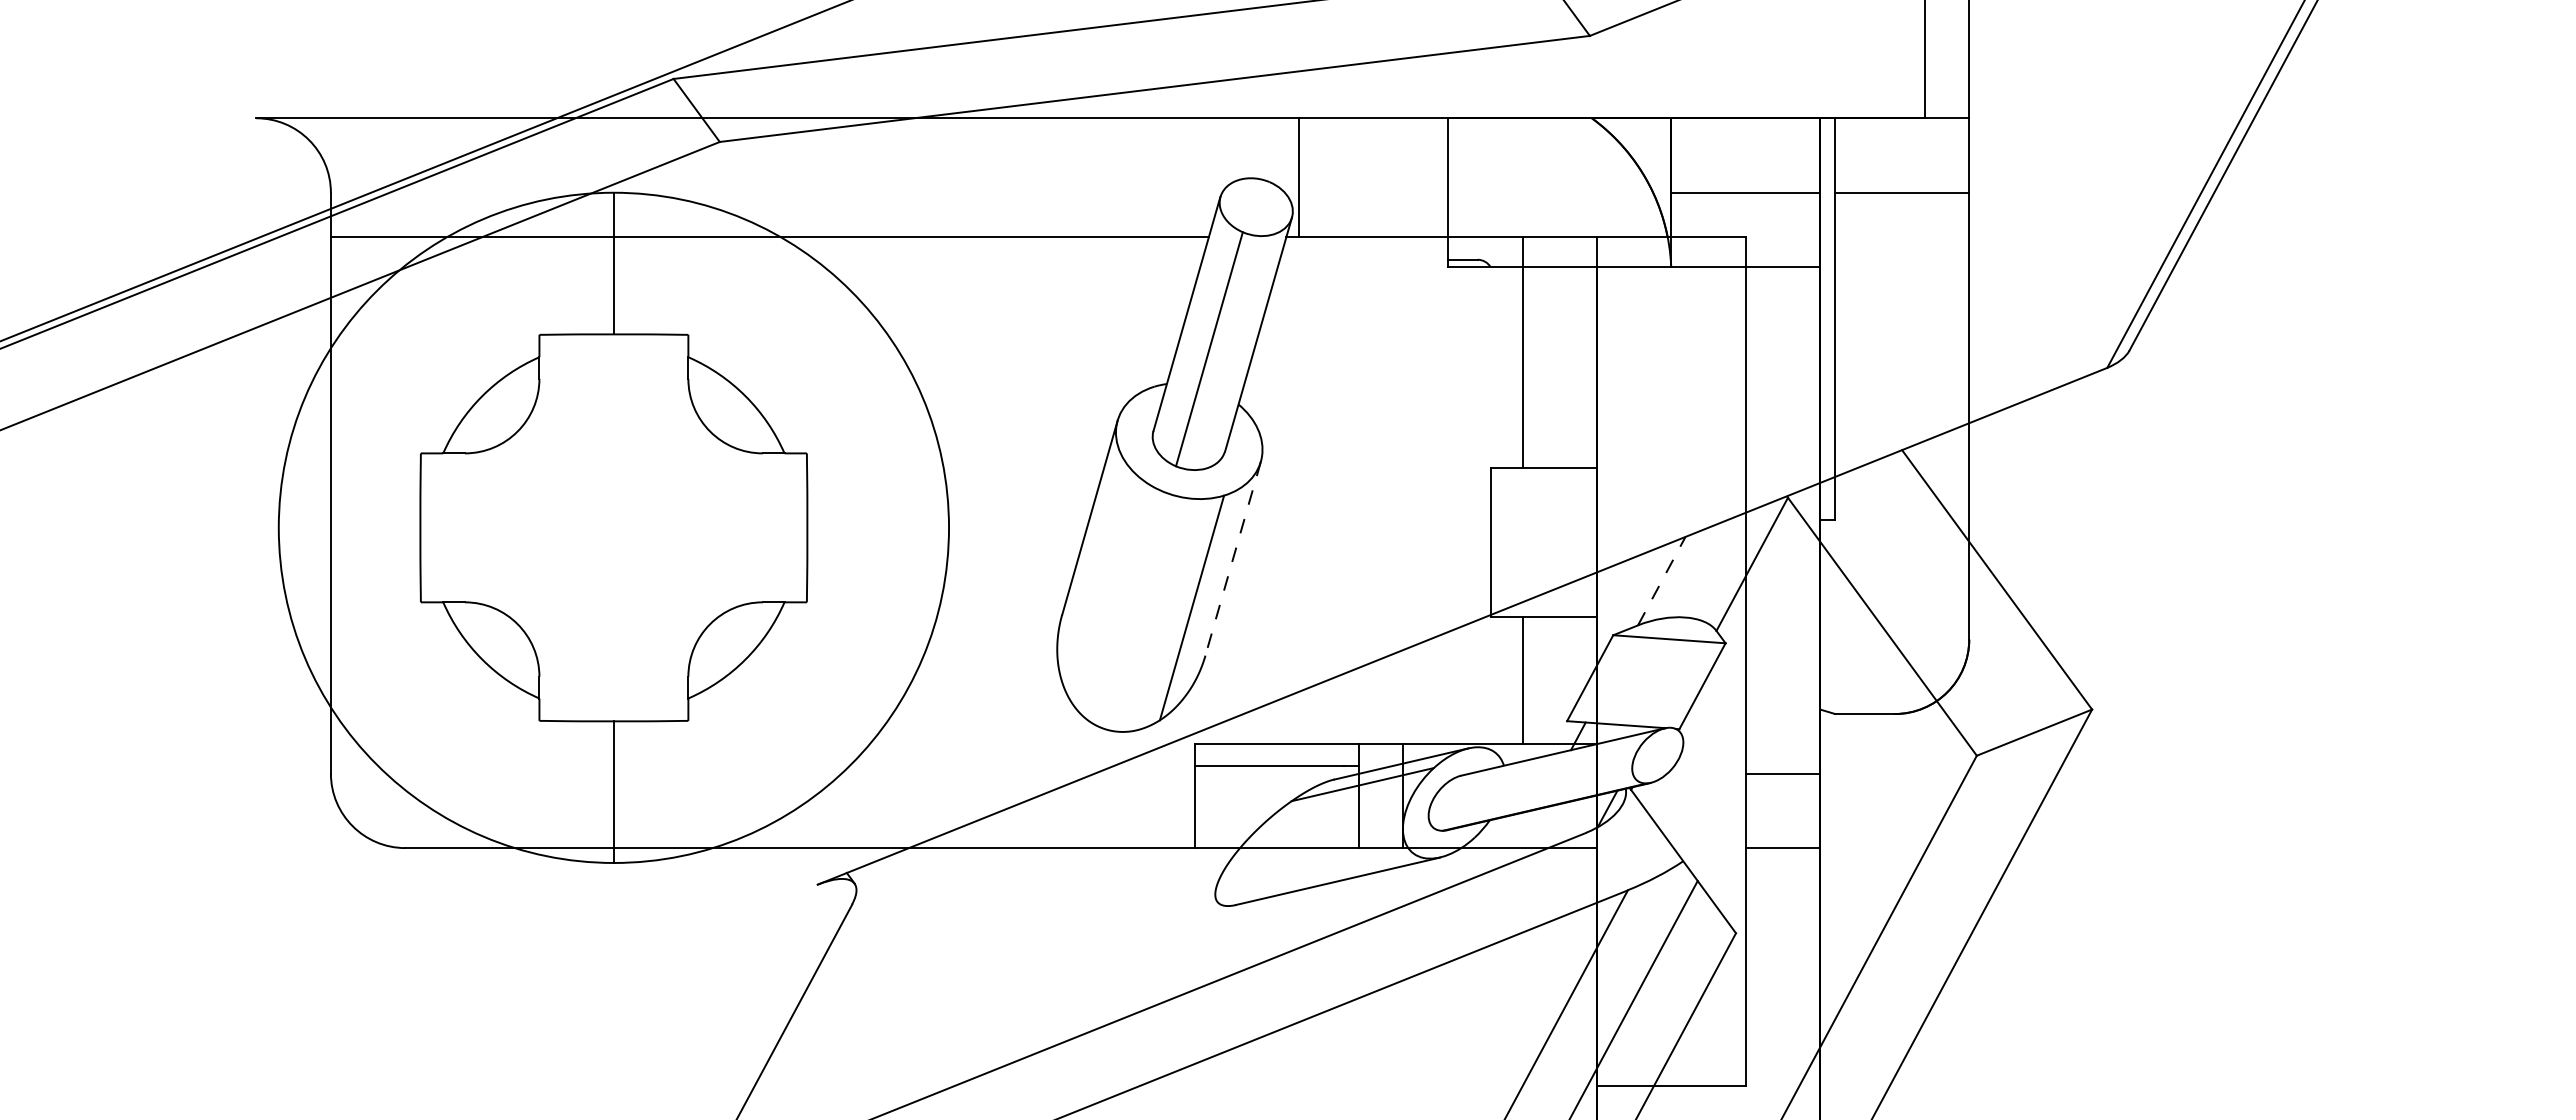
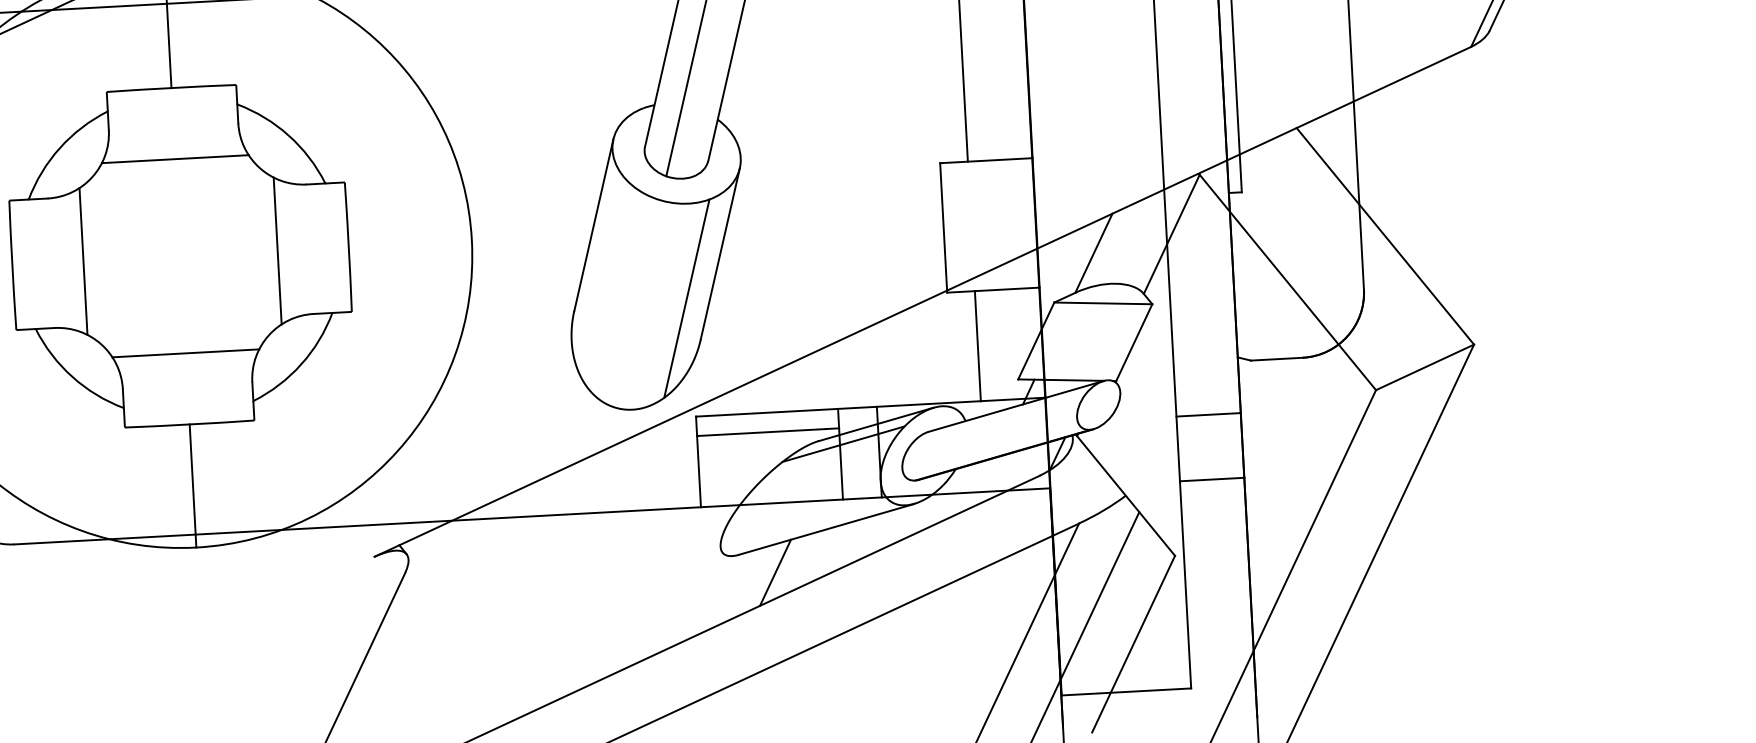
line: (613, 416) -> (174, 159), added
line: (502, 527) -> (83, 261), added
line: (725, 527) -> (277, 250), added
line: (1232, 559) -> (719, 254), dashed -> solid
line: (1661, 580) -> (1093, 252), dashed -> solid
line: (613, 639) -> (185, 353), added
line: (1276, 927) -> (775, 572), added

